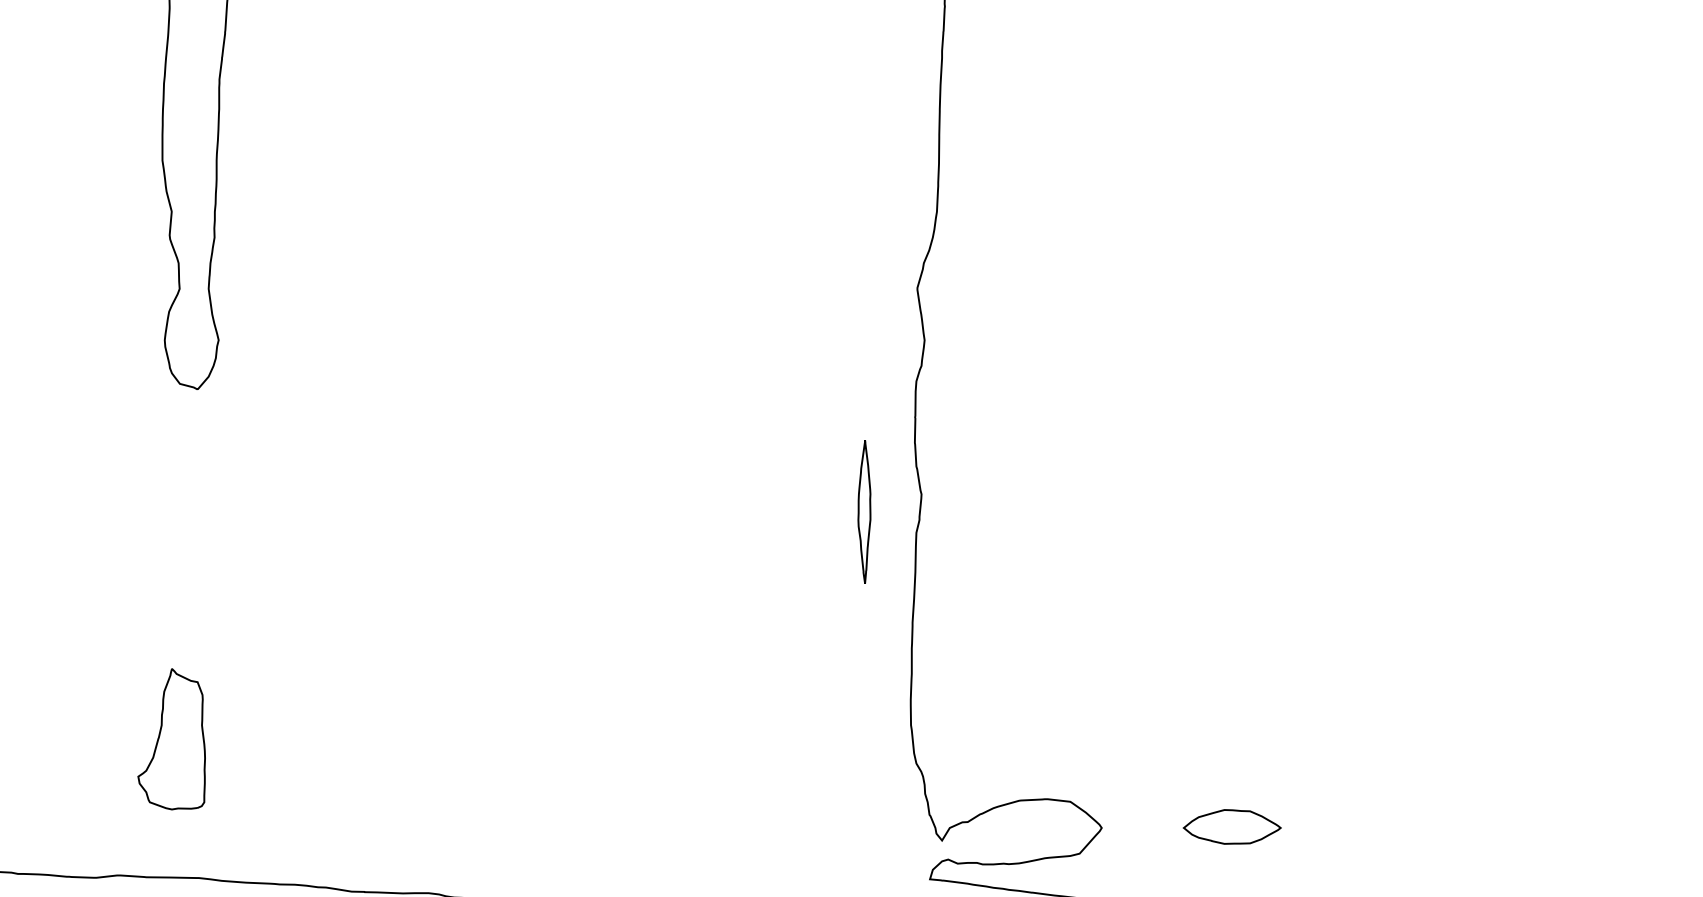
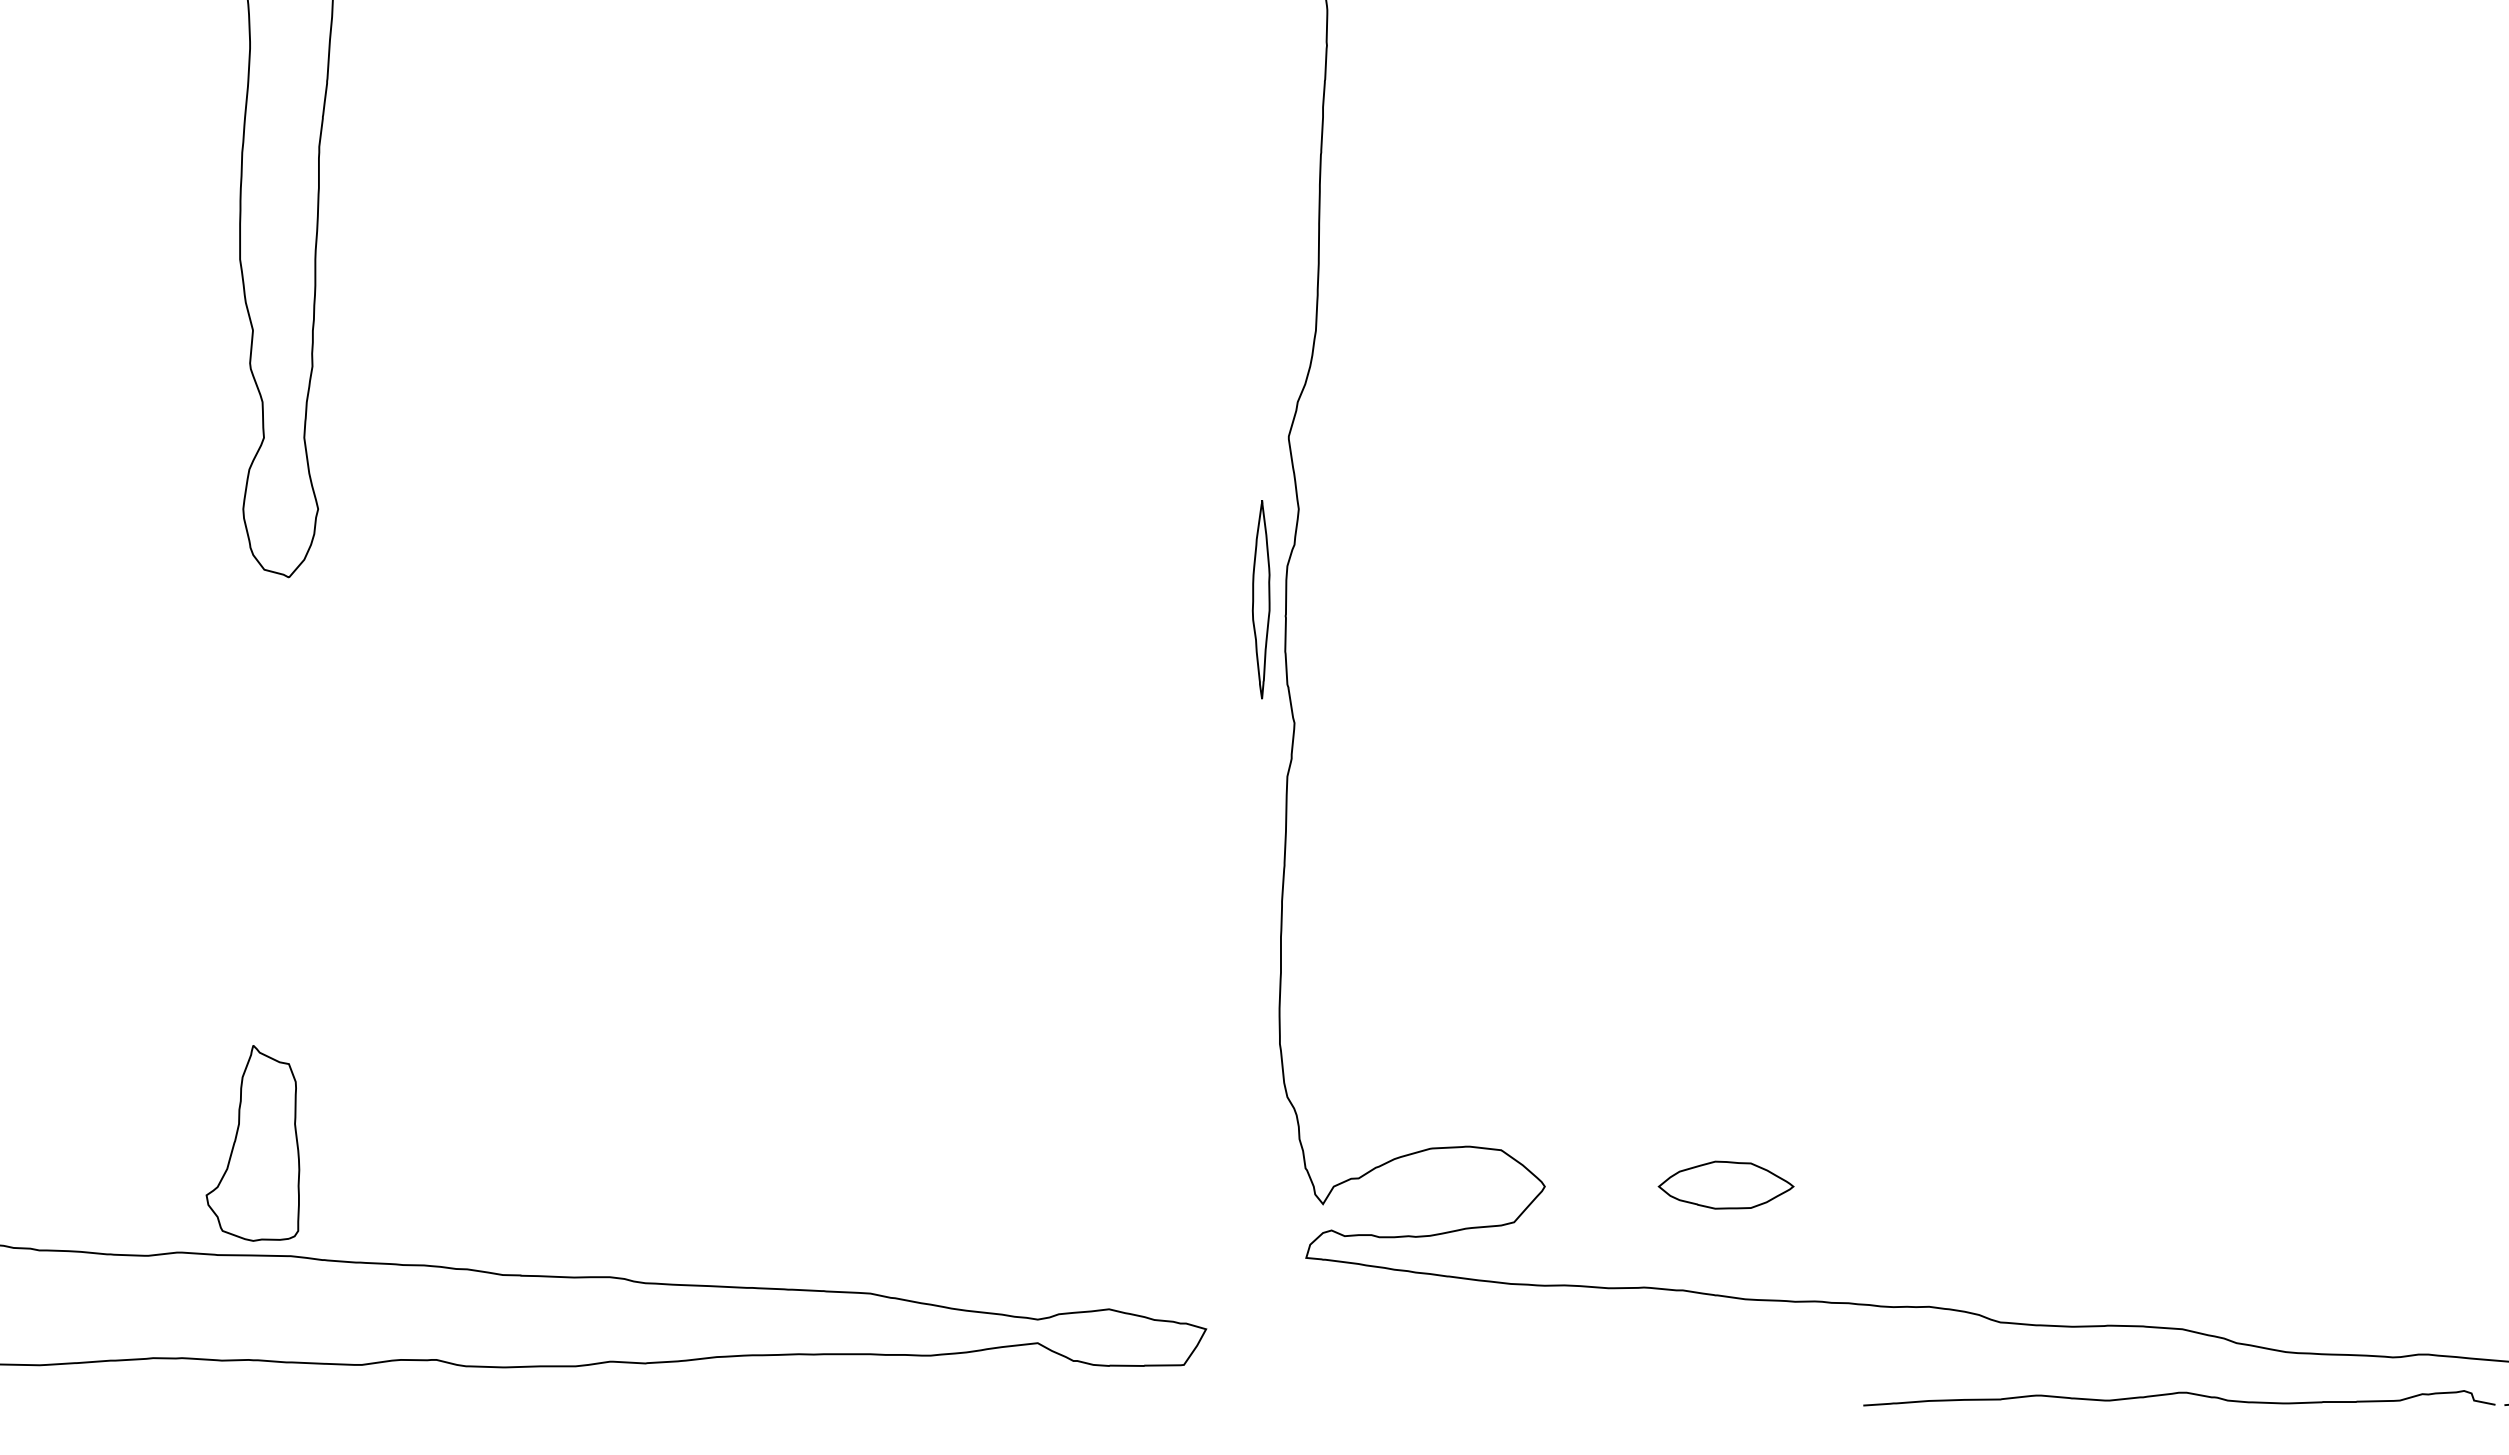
part: (863, 511) -> (1260, 599), moved
part: (171, 739) -> (252, 1143), moved

